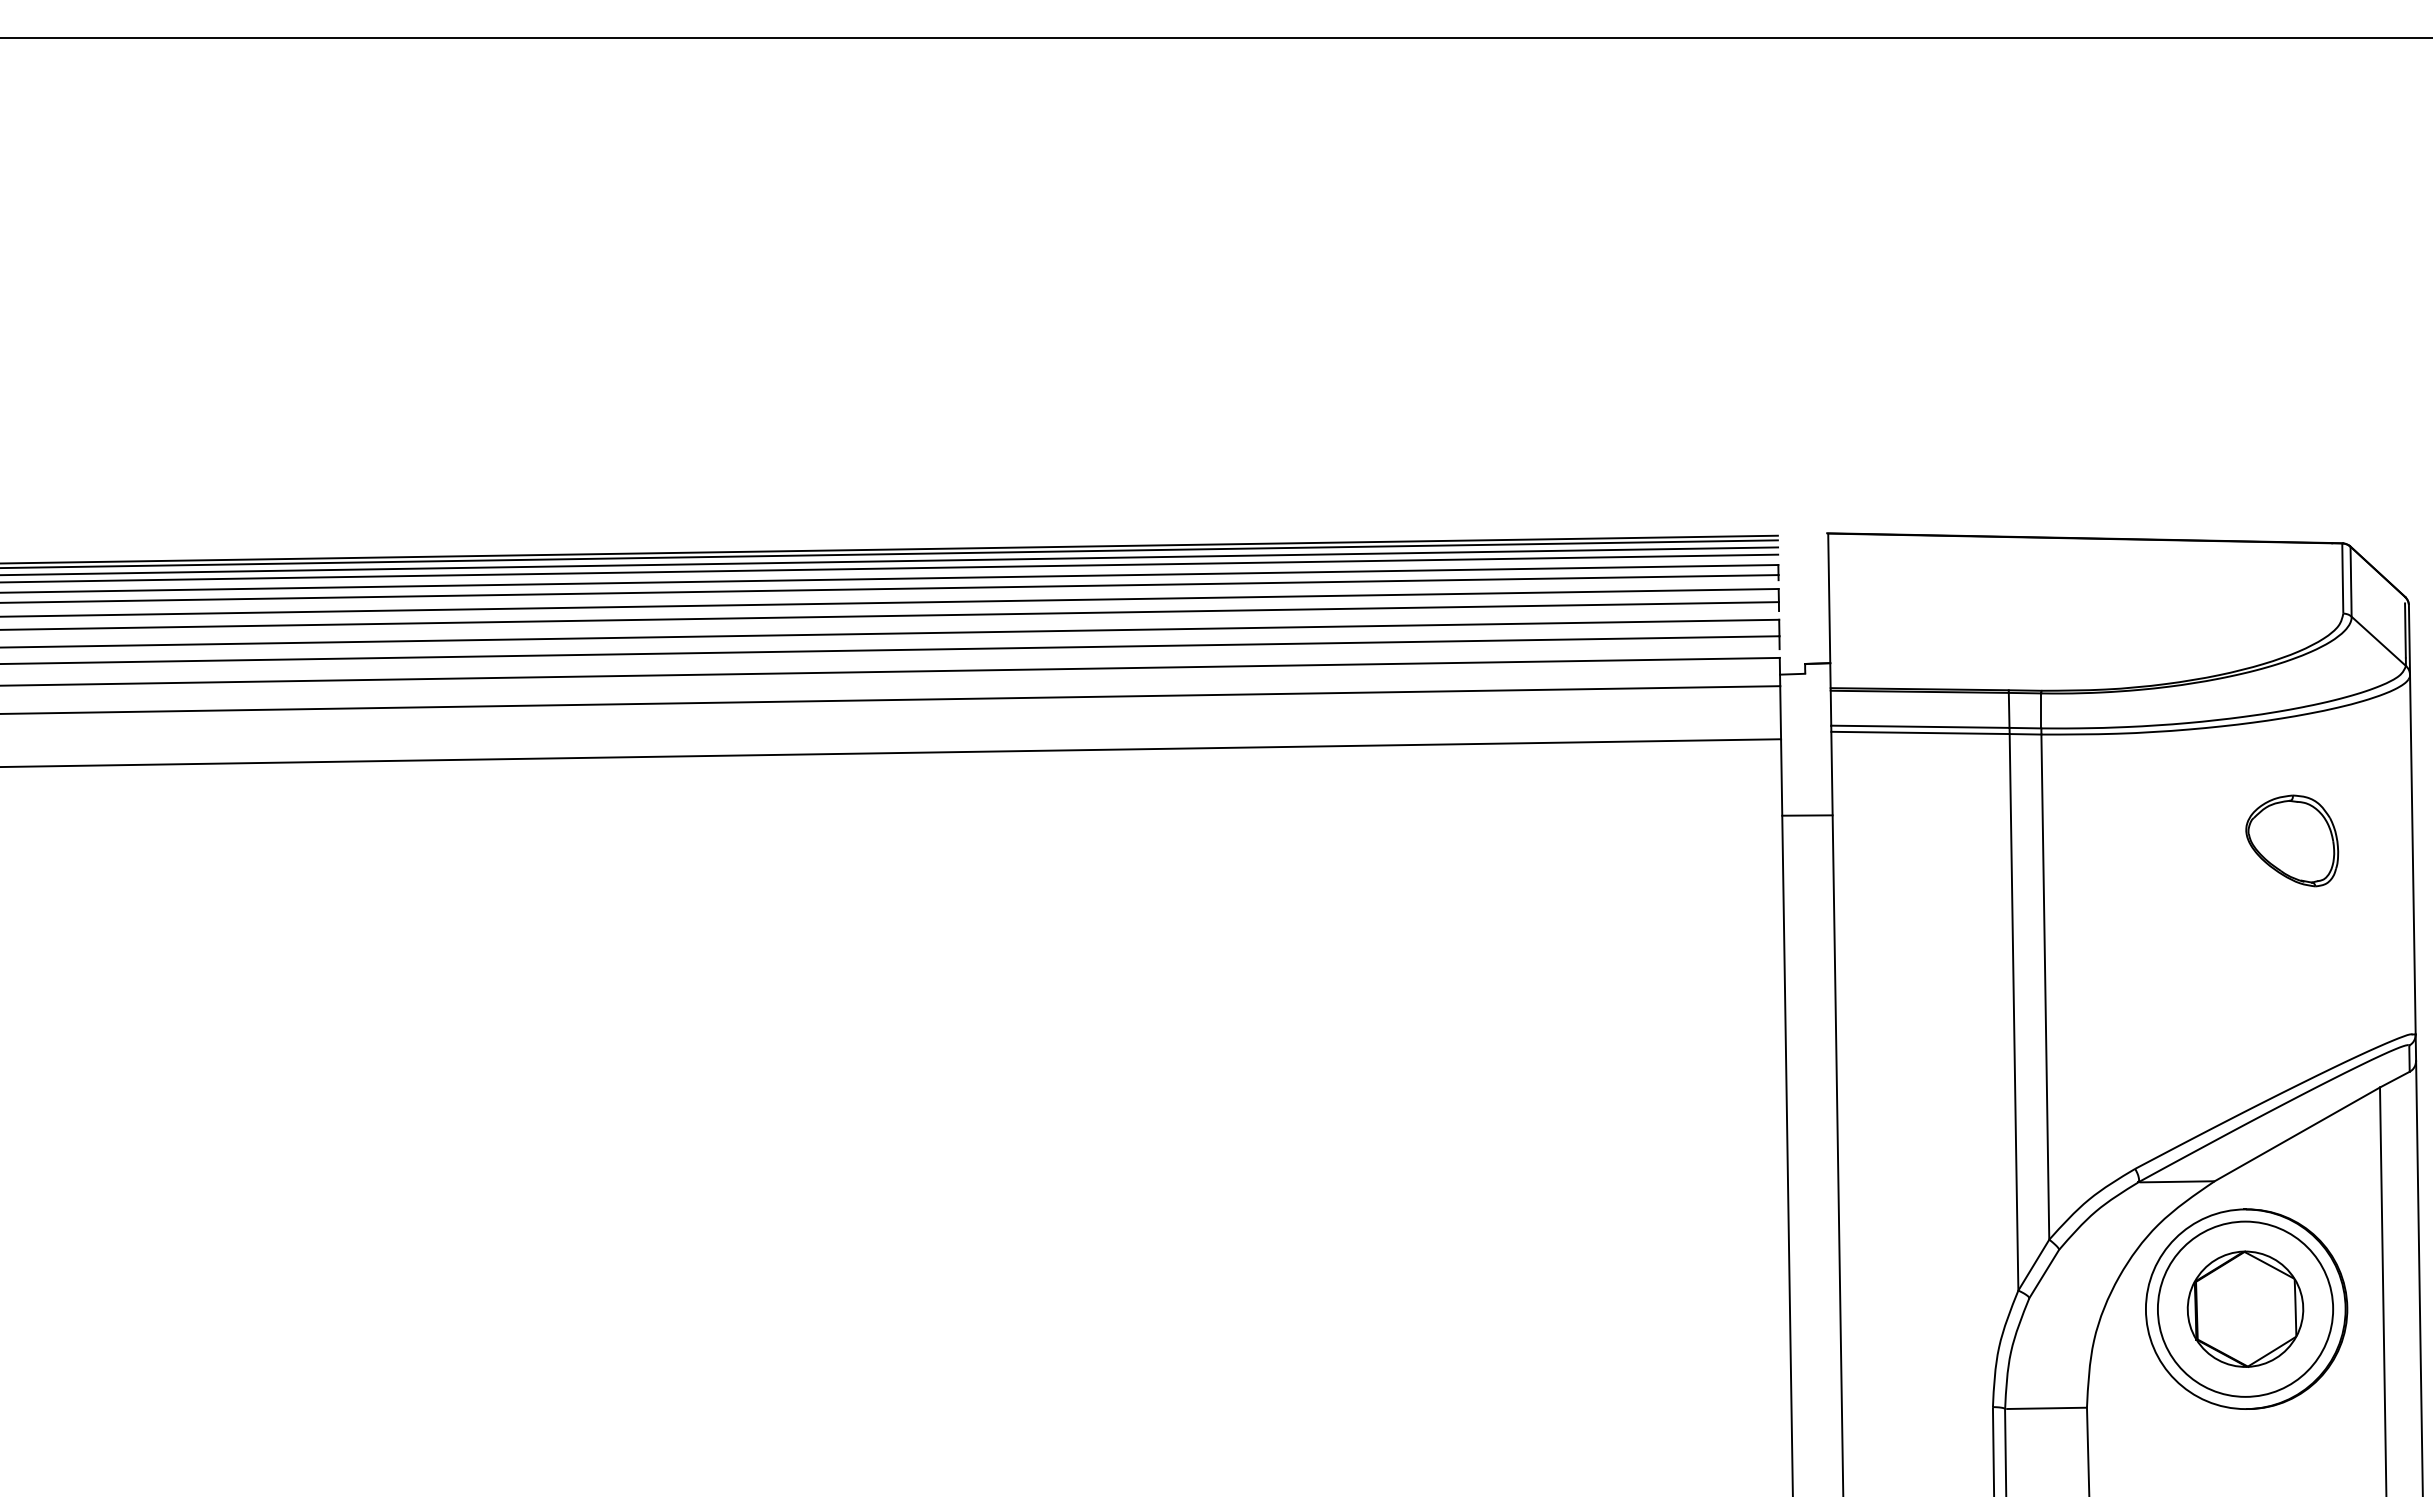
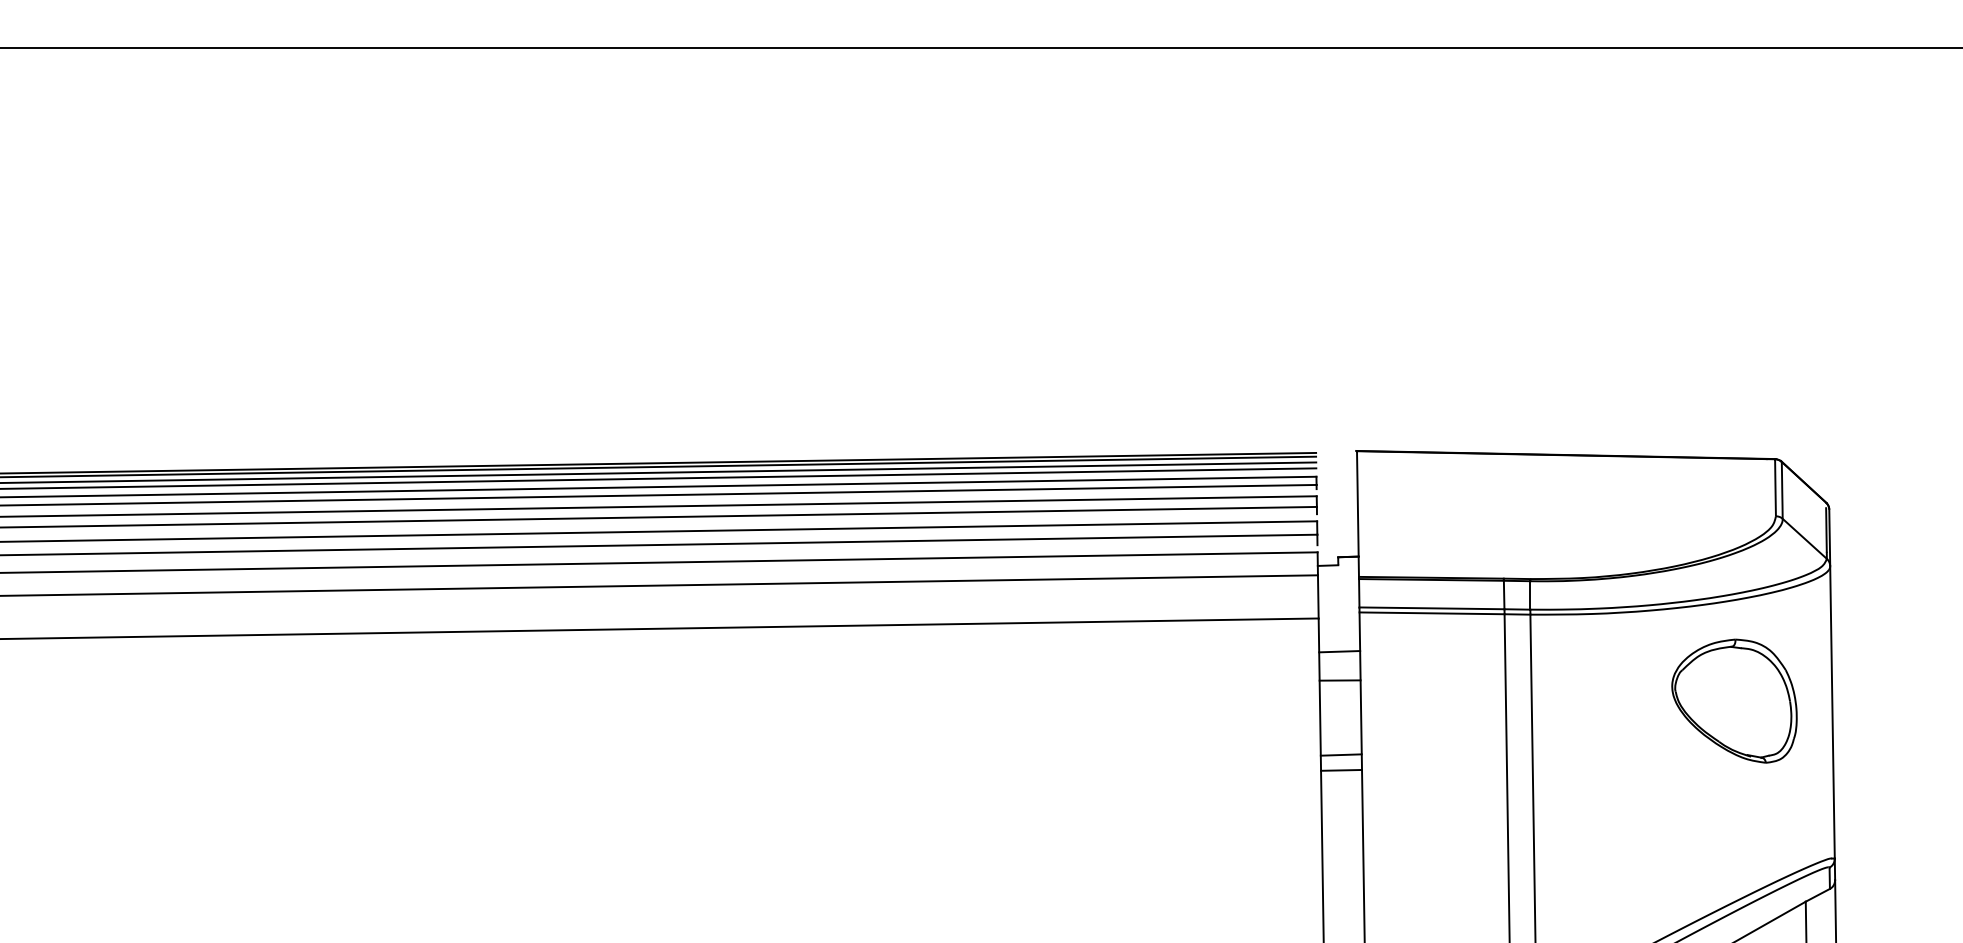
line: (1806, 779) -> (1339, 651), added
part: (2291, 840) -> (1733, 700), size x1.67
line: (1808, 906) -> (1340, 754), added
line: (1808, 925) -> (1340, 769), added

